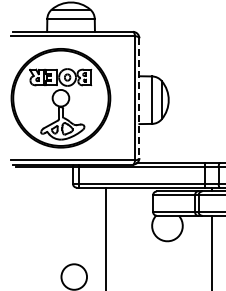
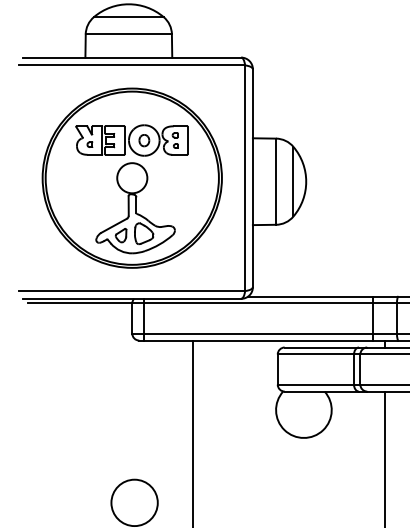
part: (60, 98) -> (131, 178), moved
line: (139, 98) -> (253, 178), dashed -> solid

